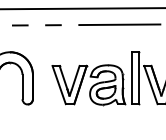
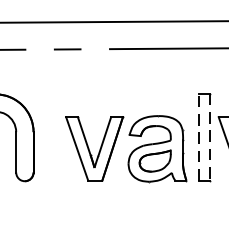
line: (132, 77) -> (199, 136), solid -> dashed
line: (138, 78) -> (209, 138), solid -> dashed

